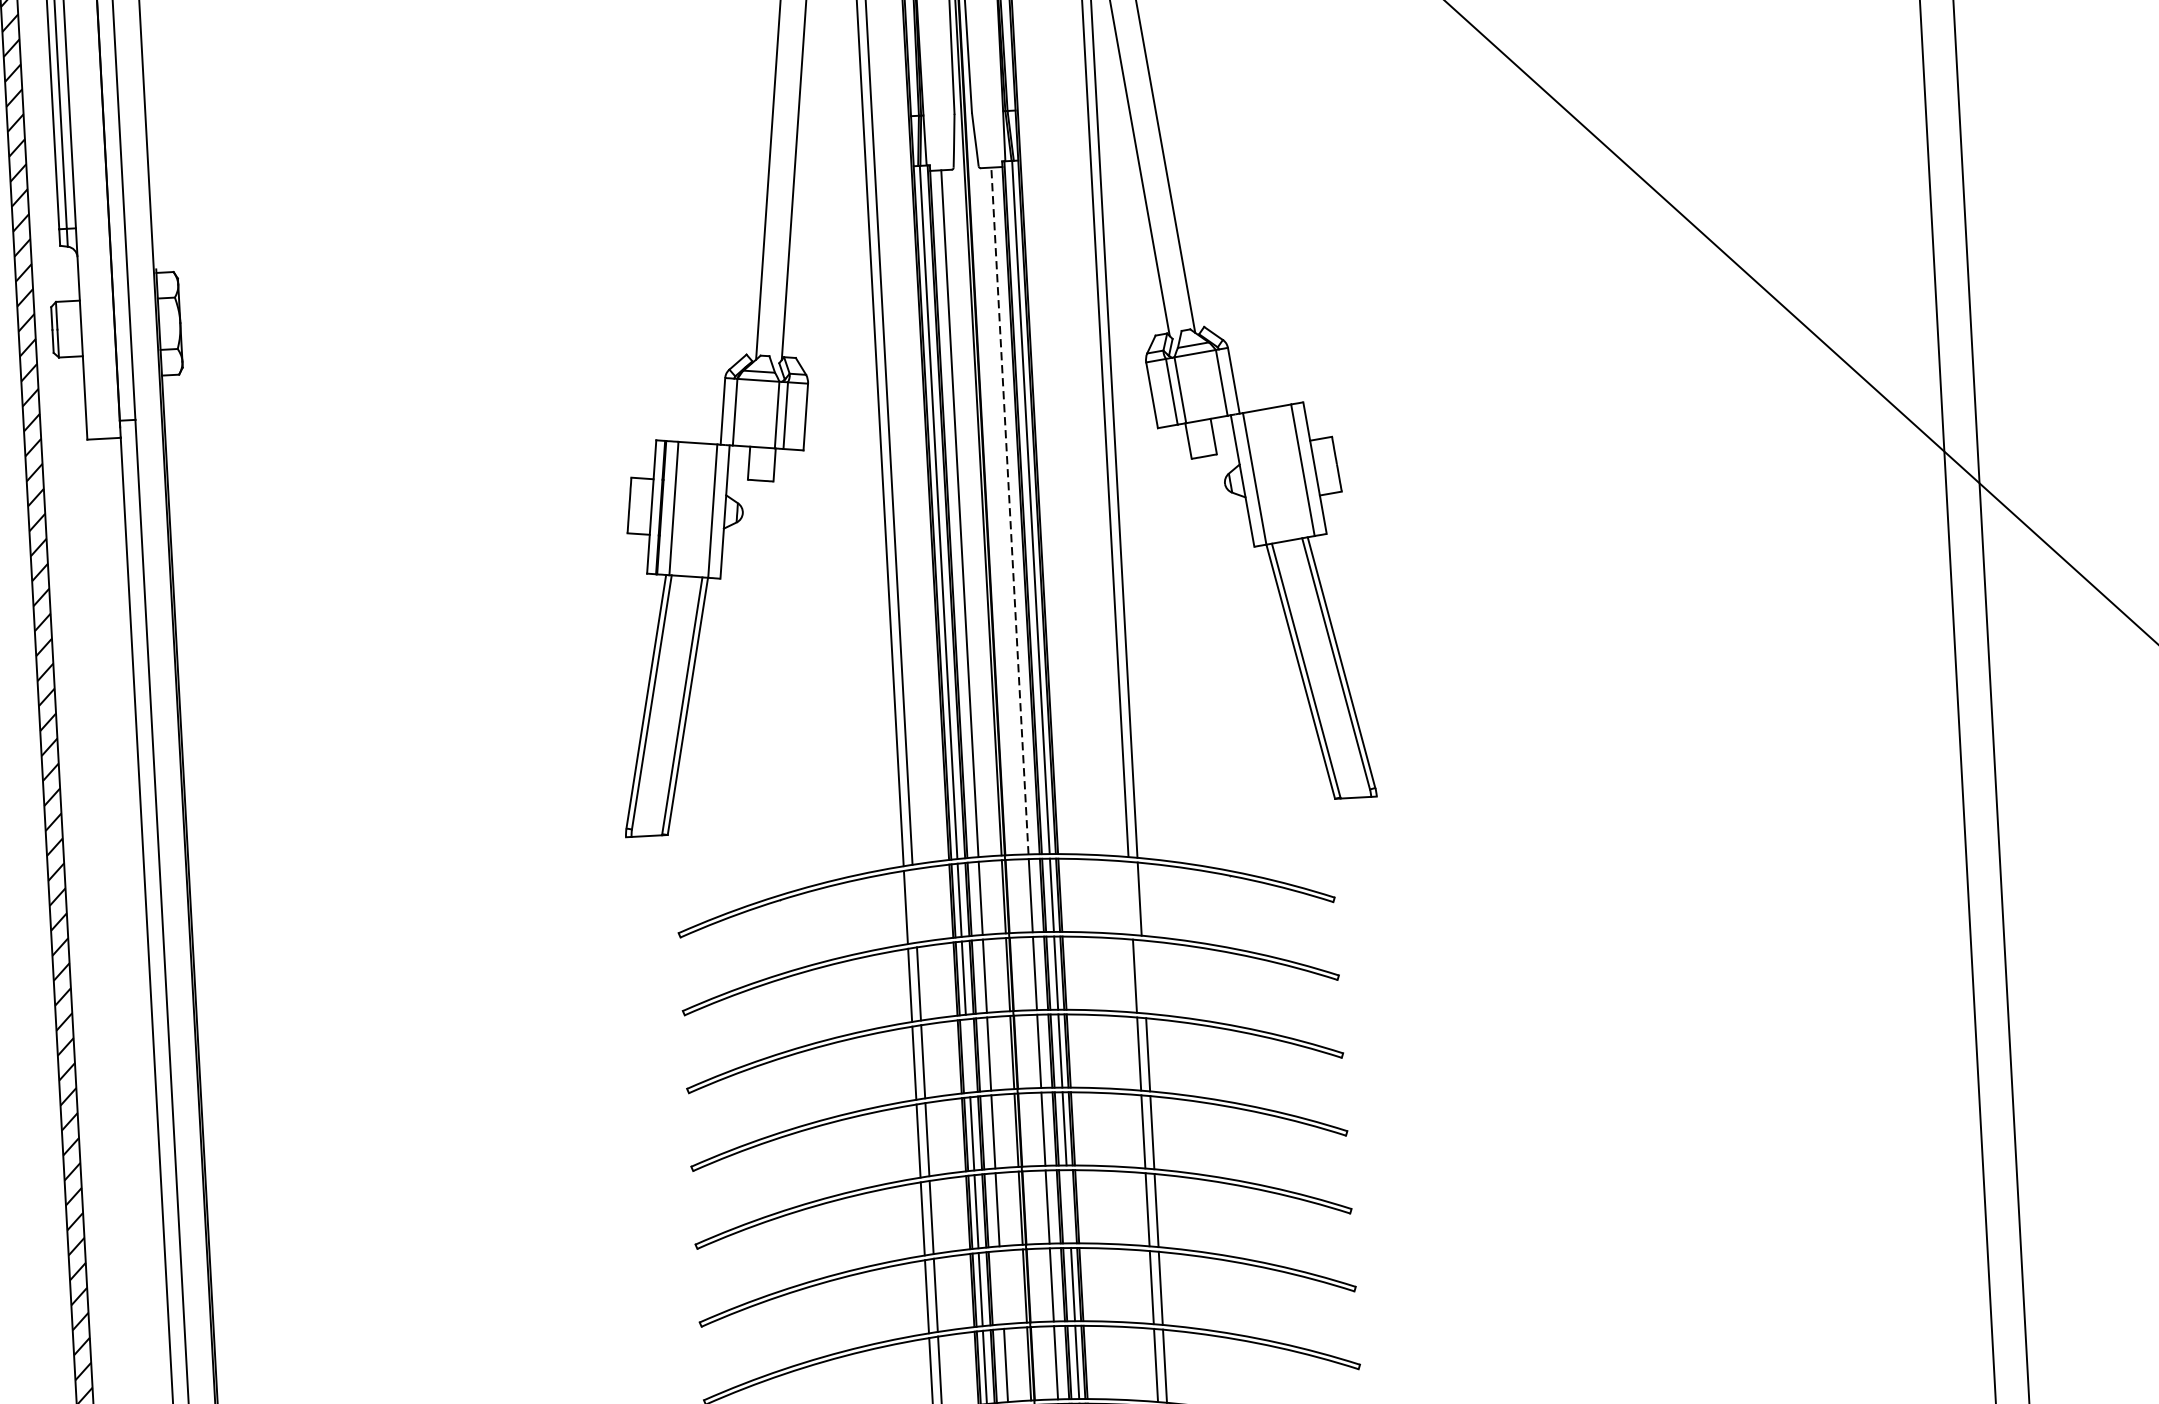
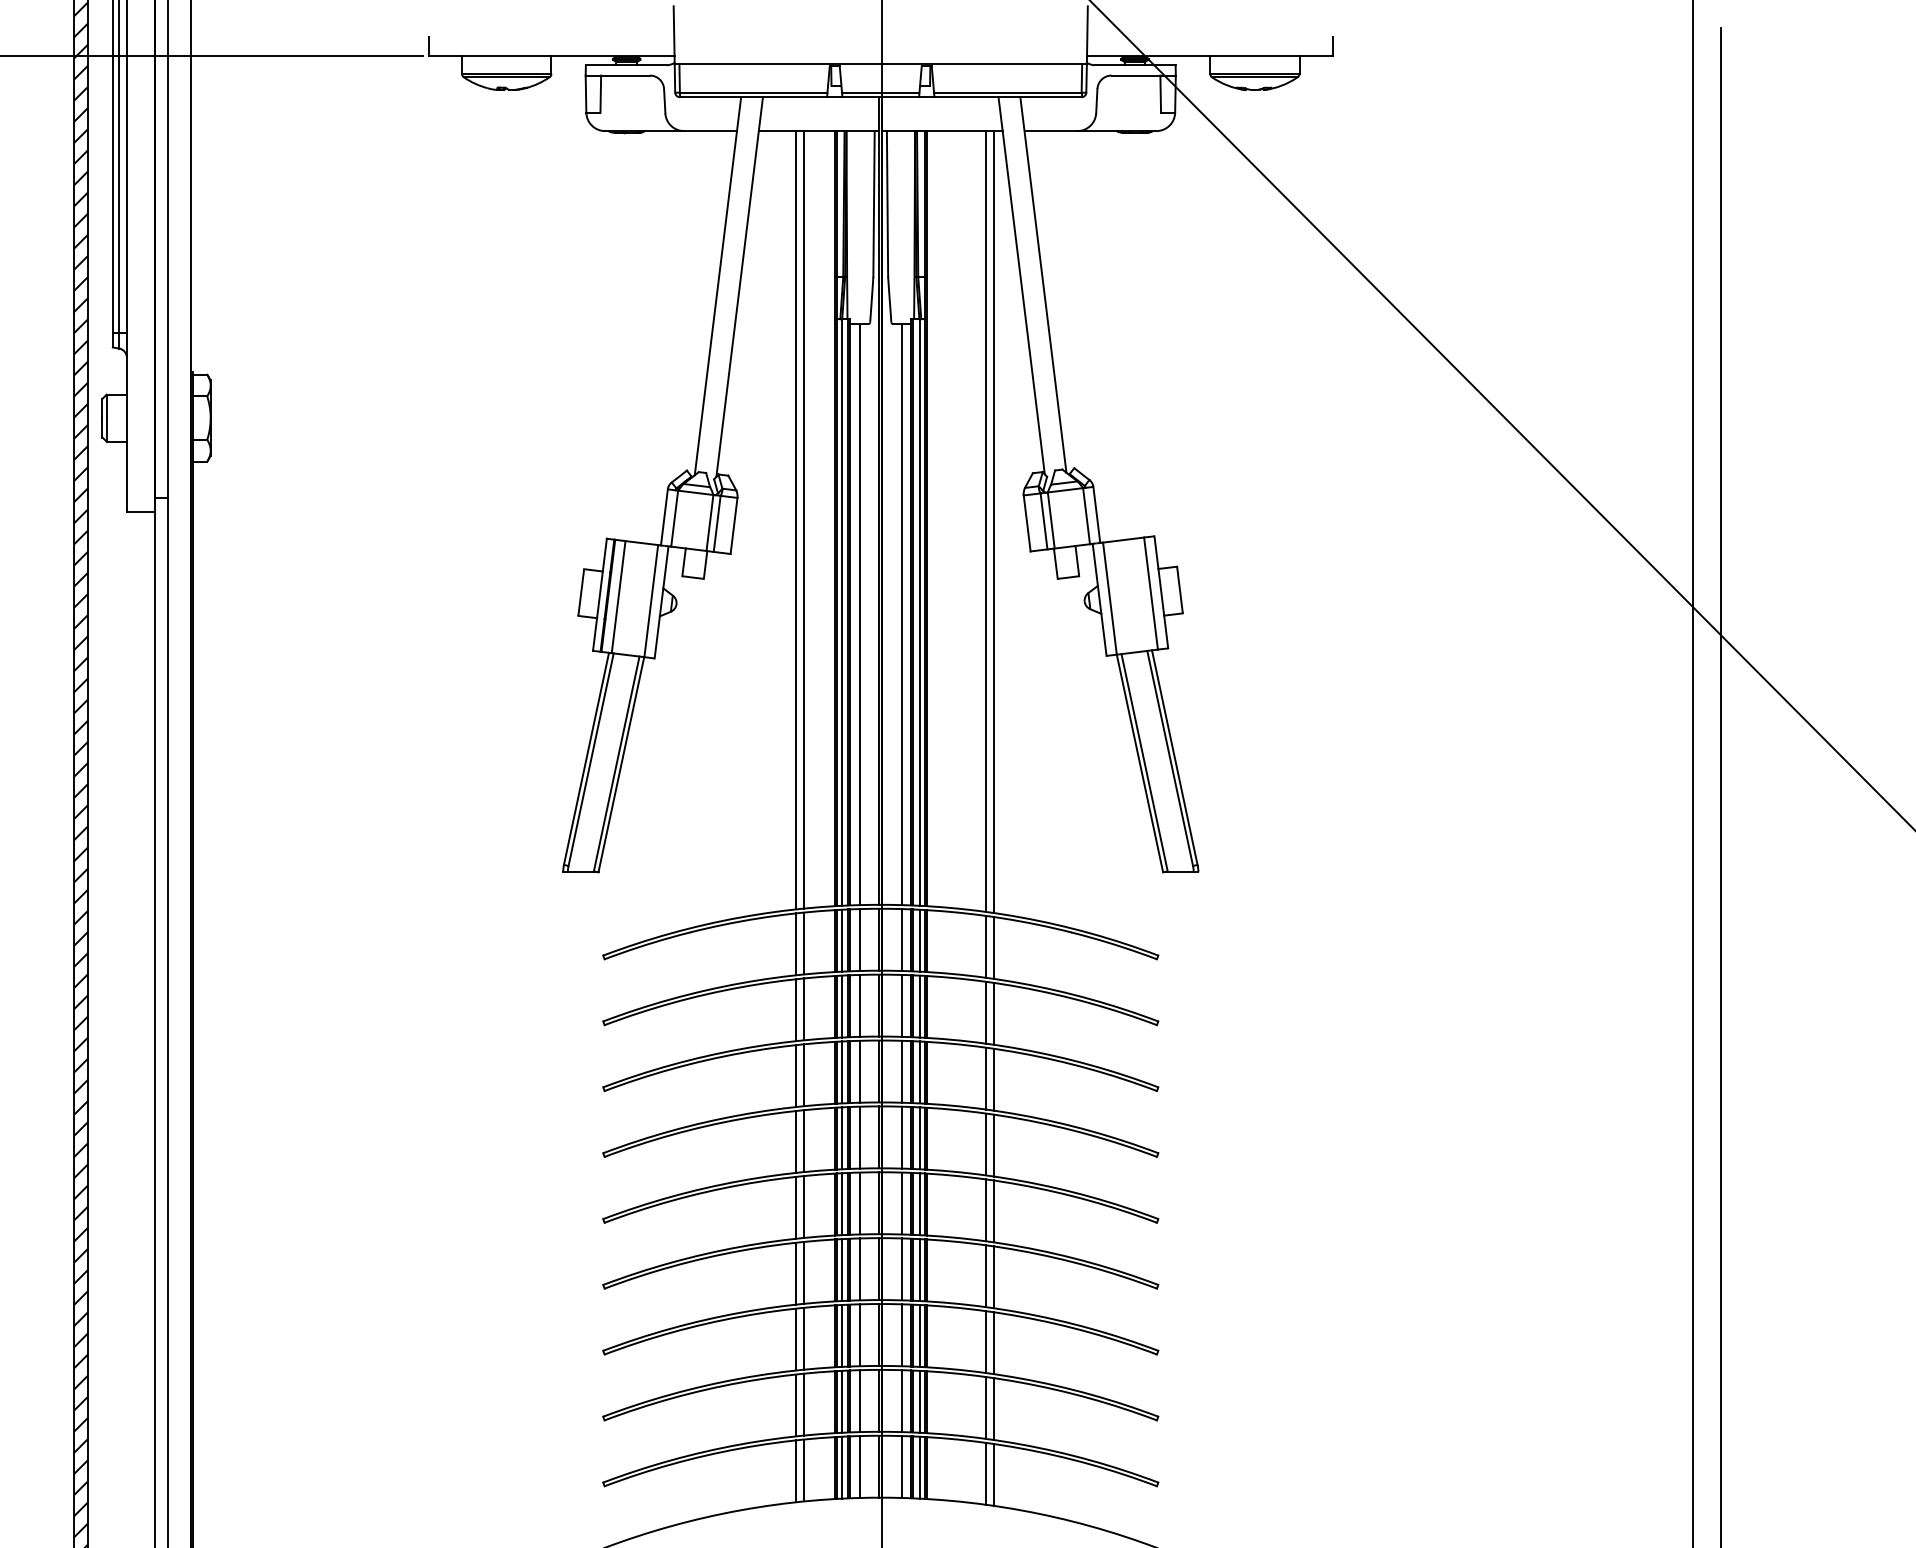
line: (1009, 510) -> (901, 614), dashed -> solid
line: (1131, 897) -> (986, 946), added
line: (914, 906) -> (803, 943), added
line: (1143, 976) -> (993, 1013), added
line: (967, 1056) -> (841, 1072), added
line: (1068, 1207) -> (919, 1204), added
line: (1001, 1287) -> (859, 1269), added

